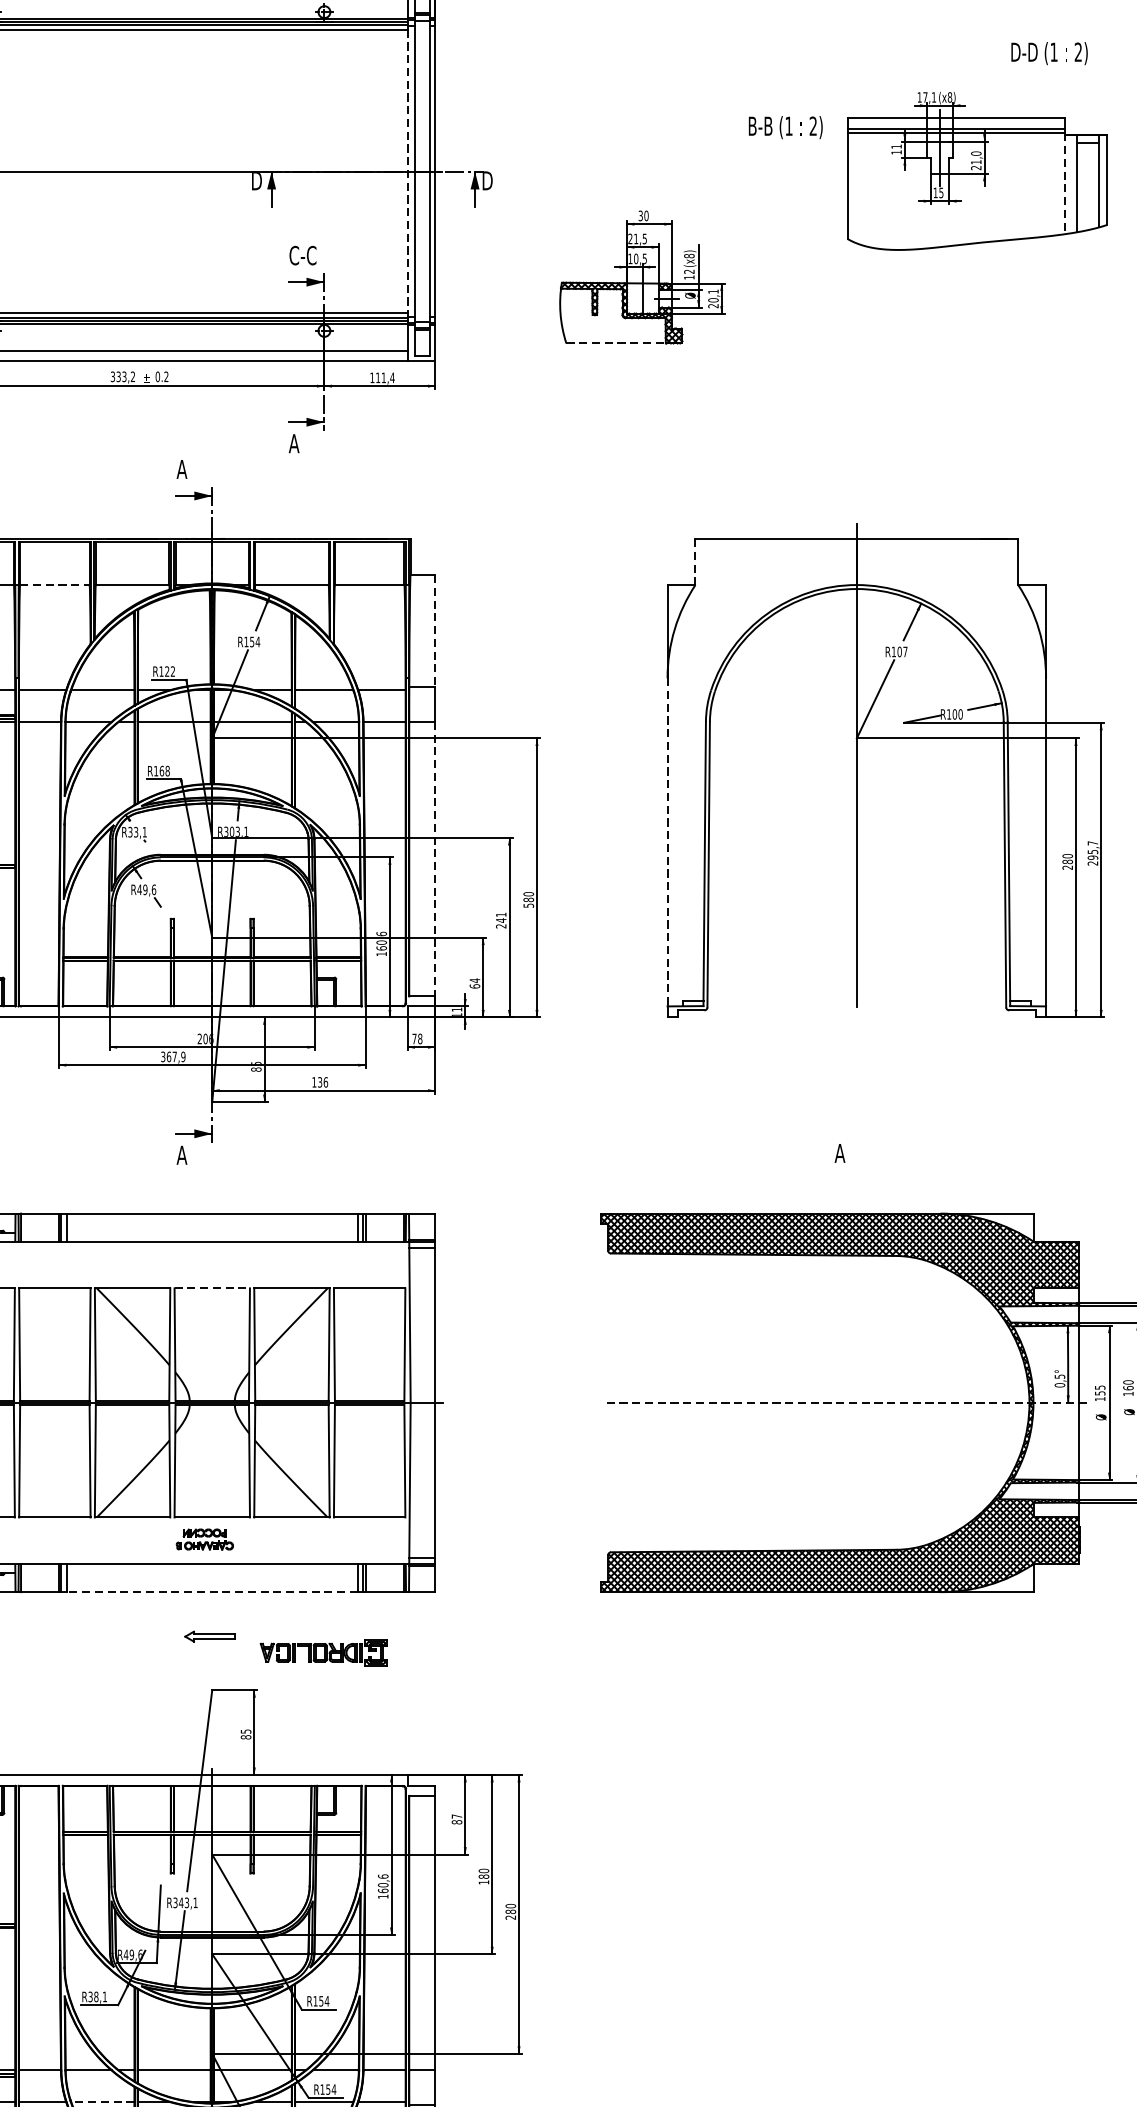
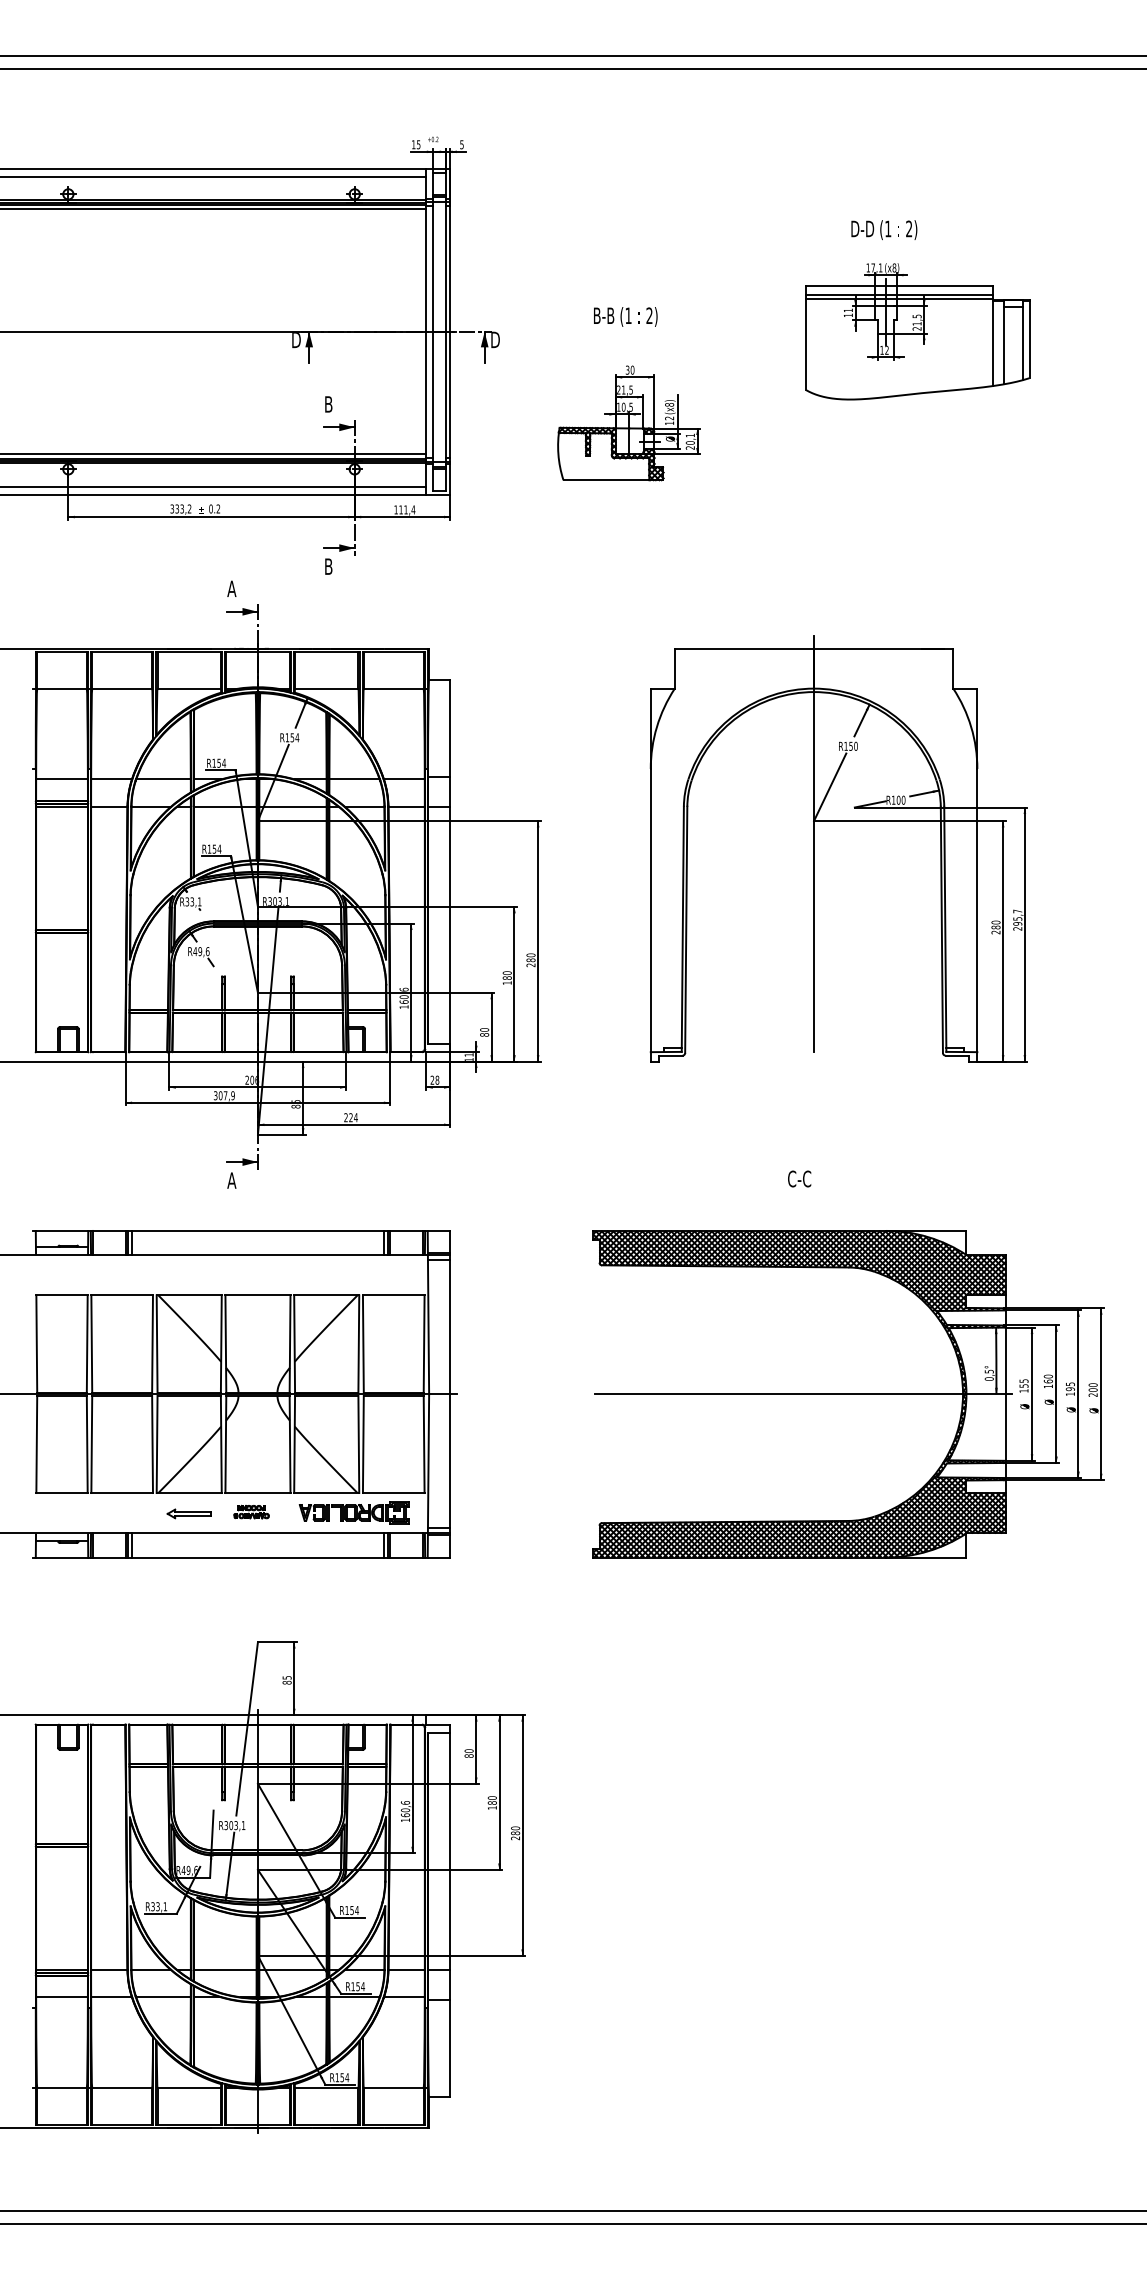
text: (1049, 54) -> (884, 230), moved
text: (785, 127) -> (625, 316), moved
text: (975, 153) -> (916, 316), 21,0 -> 21,5
line: (407, 172) -> (426, 332), dashed -> solid
line: (1064, 183) -> (993, 342), dashed -> solid
text: (940, 193) -> (886, 350), 15 -> 12
text: (302, 255) -> (335, 404), C-C -> B
line: (616, 343) -> (606, 480), dashed -> solid
text: (294, 443) -> (328, 566), A -> B
line: (695, 561) -> (674, 668), dashed -> solid
line: (55, 584) -> (122, 688), dashed -> solid
line: (435, 631) -> (450, 728), dashed -> solid
text: (902, 650) -> (853, 745), R107 -> R150
text: (169, 670) -> (221, 762), R122 -> R154
text: (164, 770) -> (216, 848), R168 -> R154
line: (667, 842) -> (650, 910), dashed -> solid
line: (435, 859) -> (450, 925), dashed -> solid
text: (528, 905) -> (530, 965), 580 -> 280
text: (500, 919) -> (506, 977), 241 -> 180
text: (474, 983) -> (484, 1032), 64 -> 80
text: (414, 1038) -> (432, 1079), 78 -> 28
text: (168, 1056) -> (220, 1095), 367,9 -> 307,9
text: (319, 1082) -> (350, 1117), 136 -> 224
text: (839, 1152) -> (799, 1178), A -> C-C
line: (211, 1288) -> (257, 1295), dashed -> solid
line: (844, 1403) -> (803, 1394), dashed -> solid
part: (204, 1538) -> (251, 1511), size x0.71
line: (211, 1592) -> (257, 1557), dashed -> solid
part: (209, 1636) -> (188, 1513), moved
part: (322, 1652) -> (353, 1512), moved
text: (456, 1815) -> (468, 1750), 87 -> 80
text: (181, 1902) -> (231, 1825), R343,1 -> R303,1
text: (95, 1996) -> (157, 1906), R38,1 -> R33,1
line: (102, 2102) -> (163, 1997), dashed -> solid

